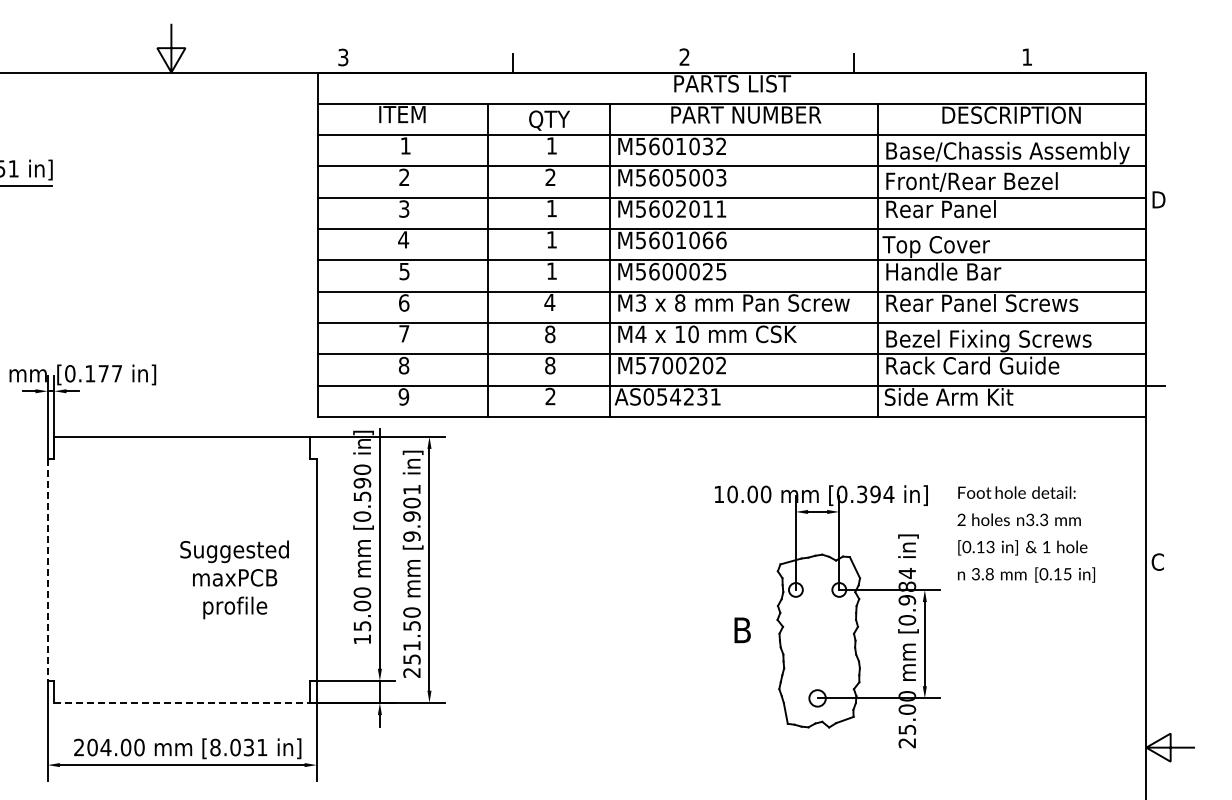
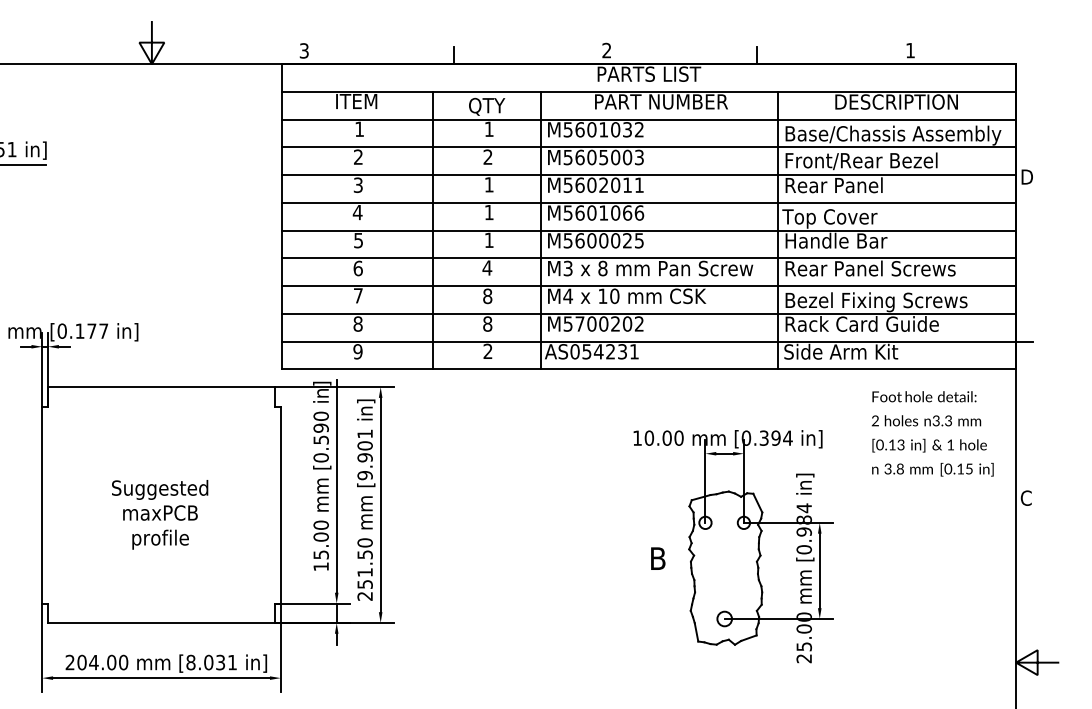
text: (1026, 534) -> (932, 433), moved
line: (47, 570) -> (42, 505), dashed -> solid
text: (234, 579) -> (159, 514), moved
line: (182, 702) -> (161, 622), dashed -> solid

